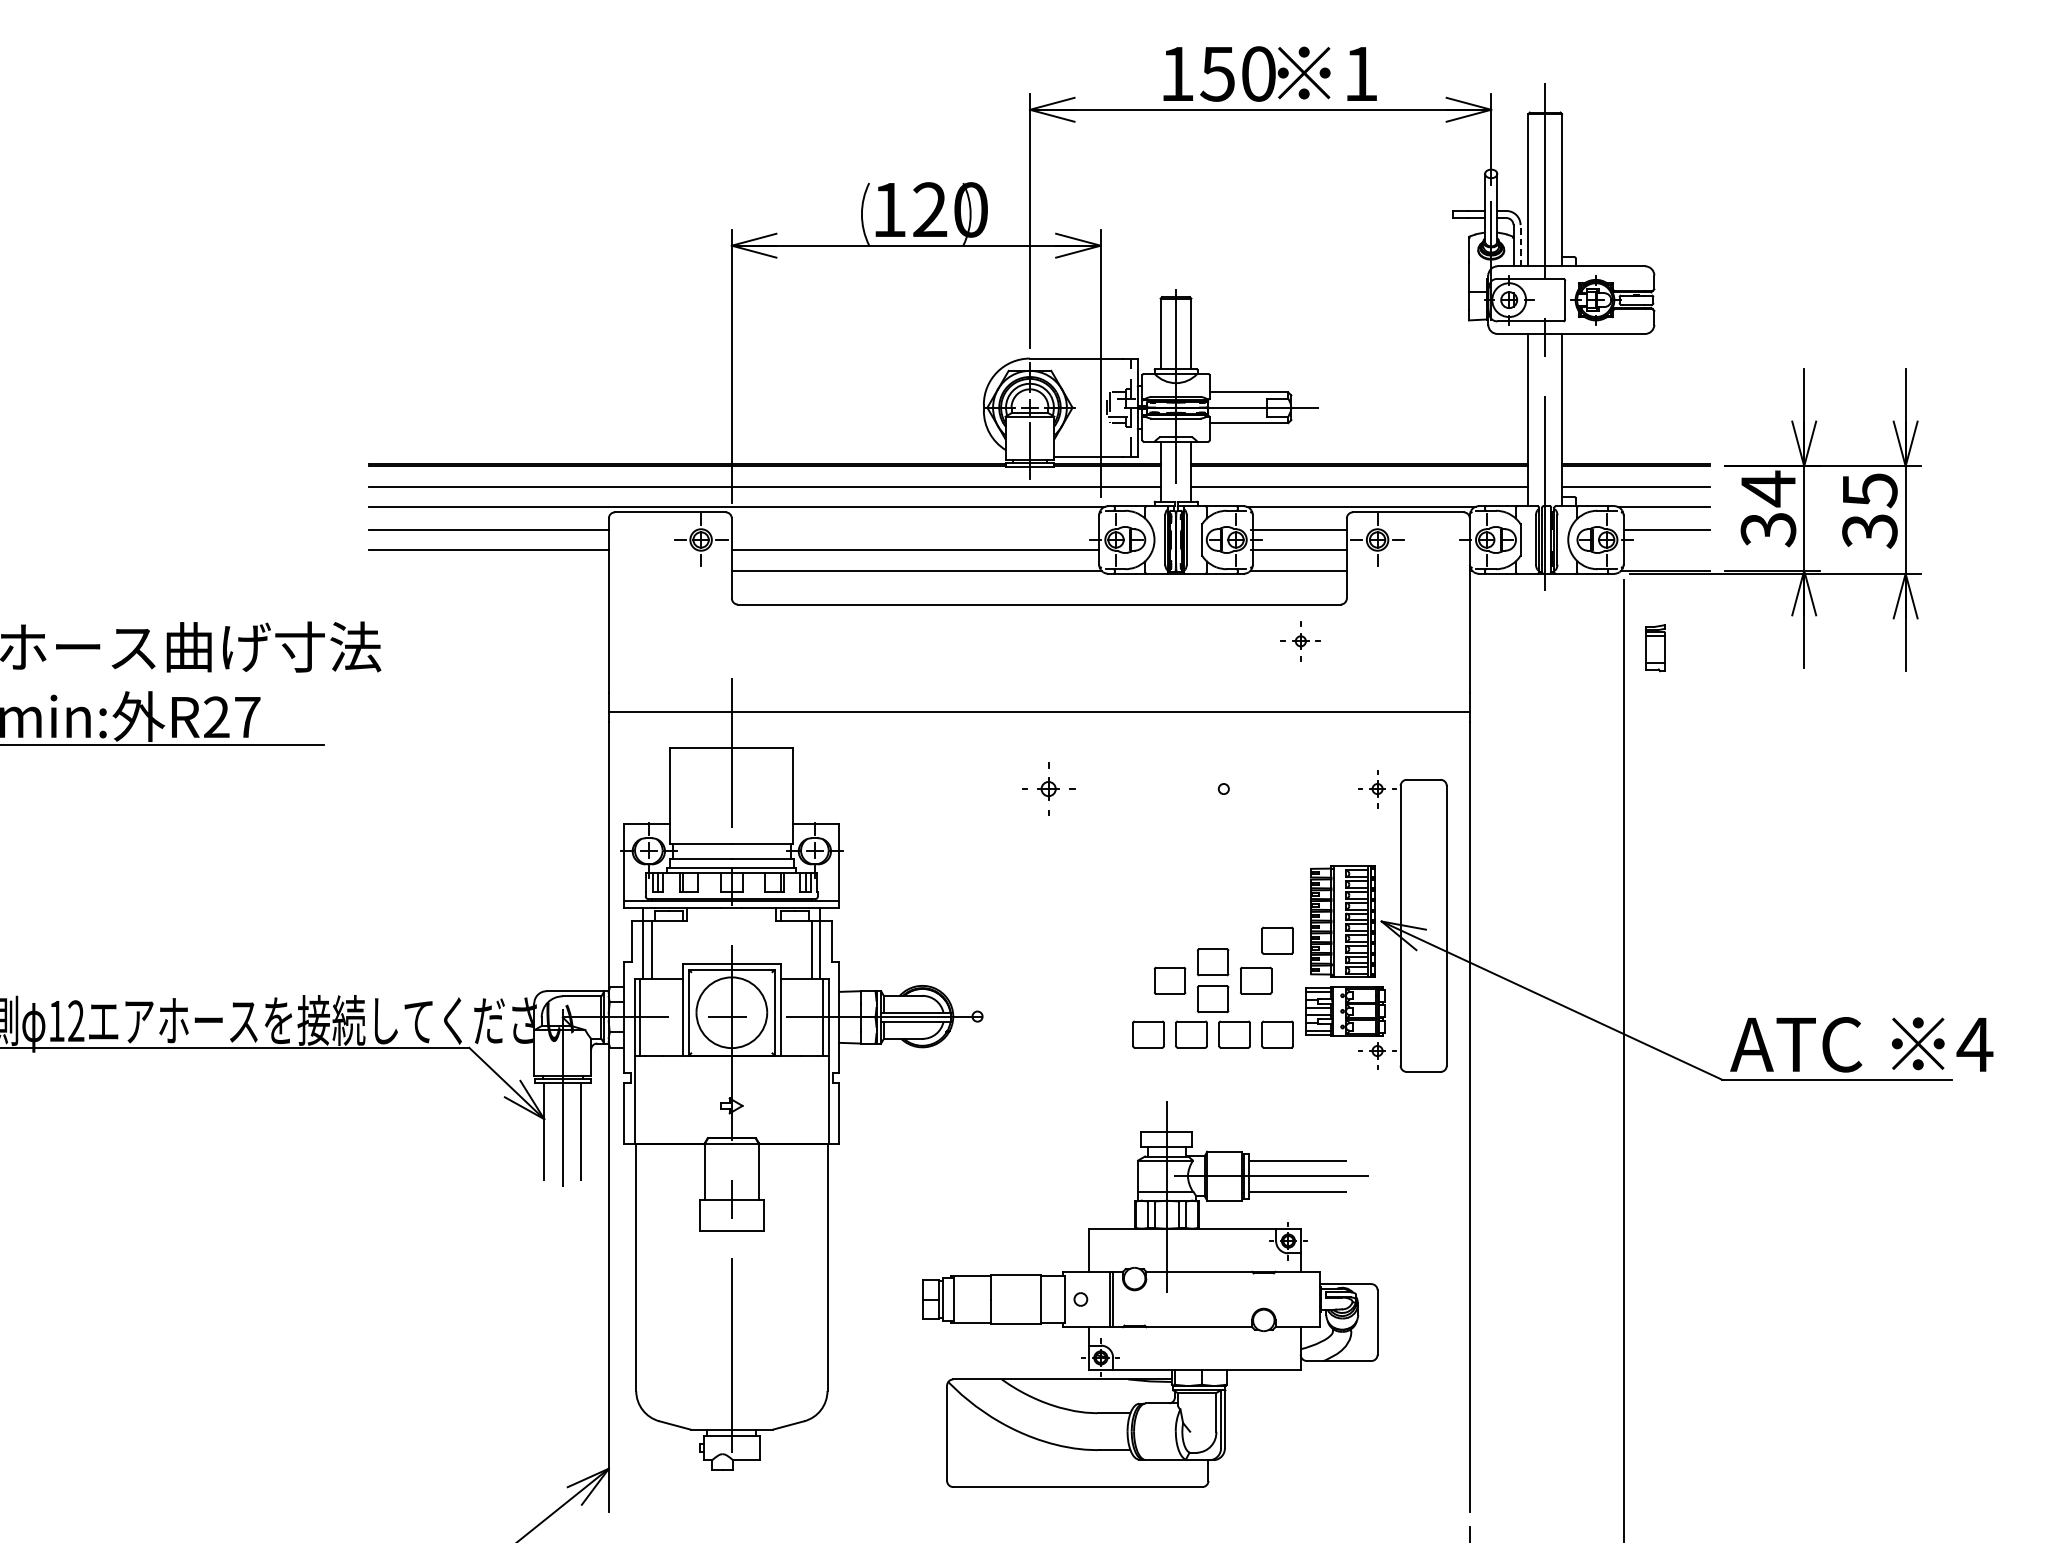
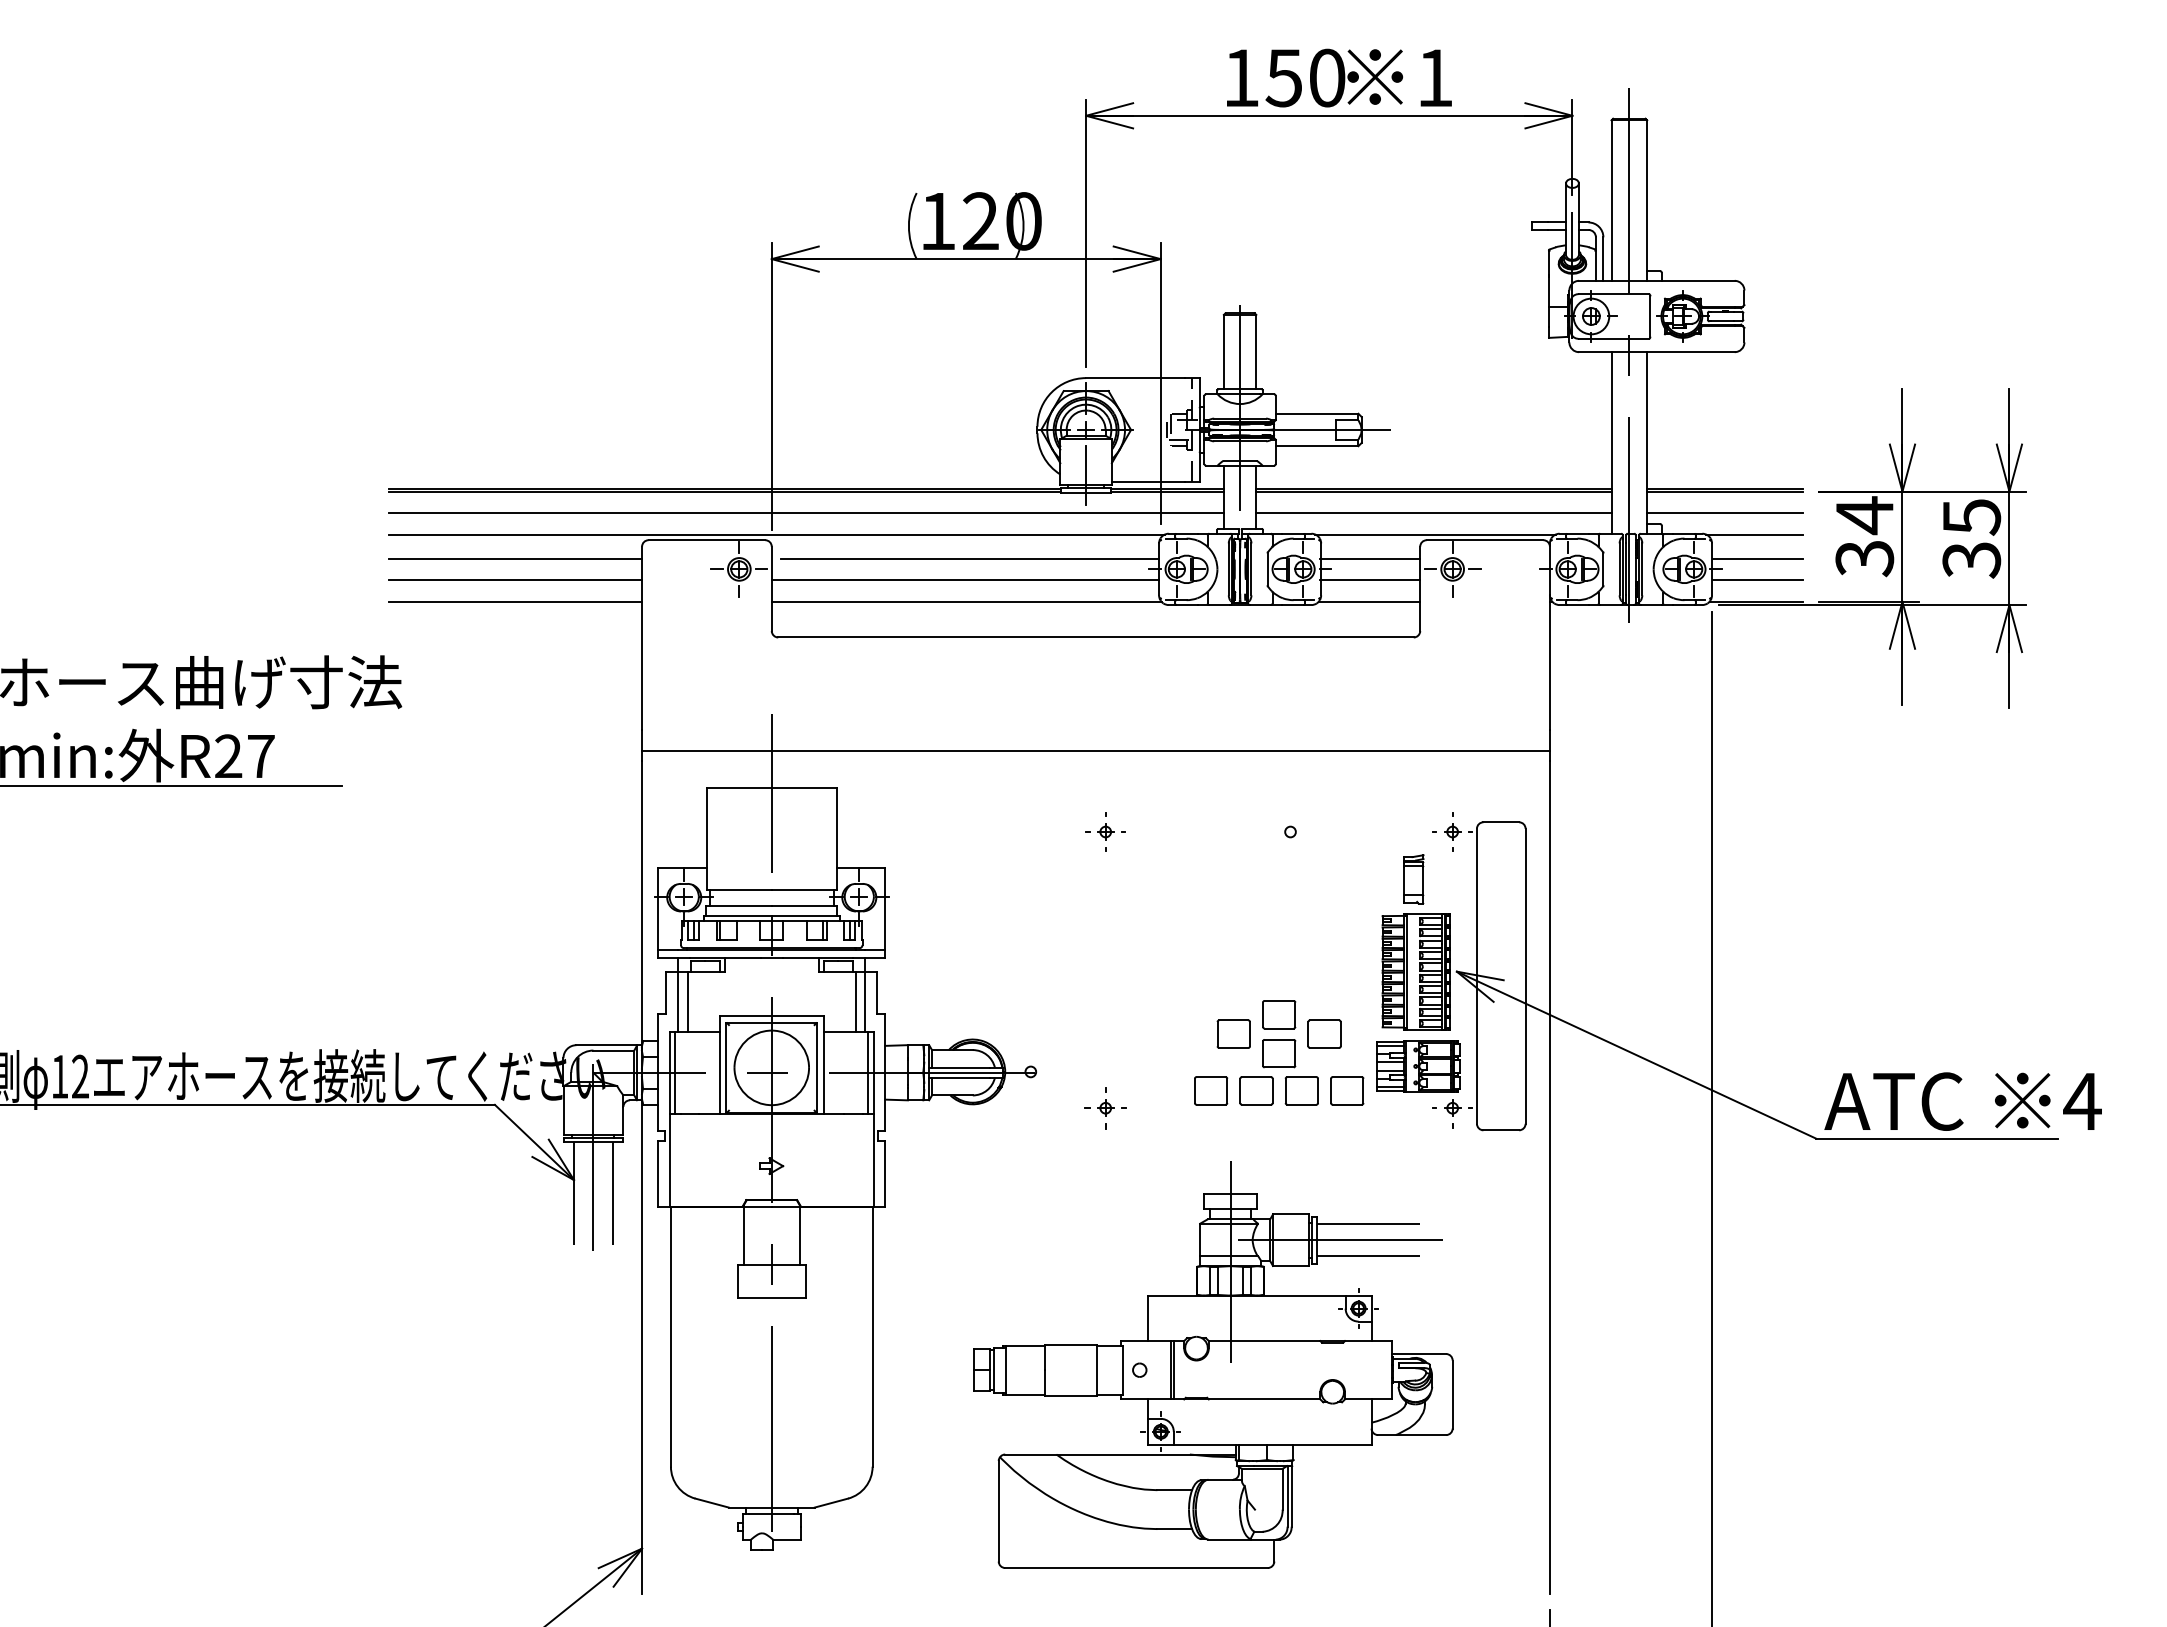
line: (1520, 246) -> (1603, 259), dashed -> solid
line: (920, 529) -> (970, 558), added
line: (1666, 549) -> (1757, 579), added
line: (488, 570) -> (515, 601), added
part: (1300, 641) -> (1105, 1108), moved
part: (1655, 648) -> (1413, 879), moved
part: (1048, 788) -> (1105, 831), size x0.71
part: (1277, 940) -> (1347, 991), removed

